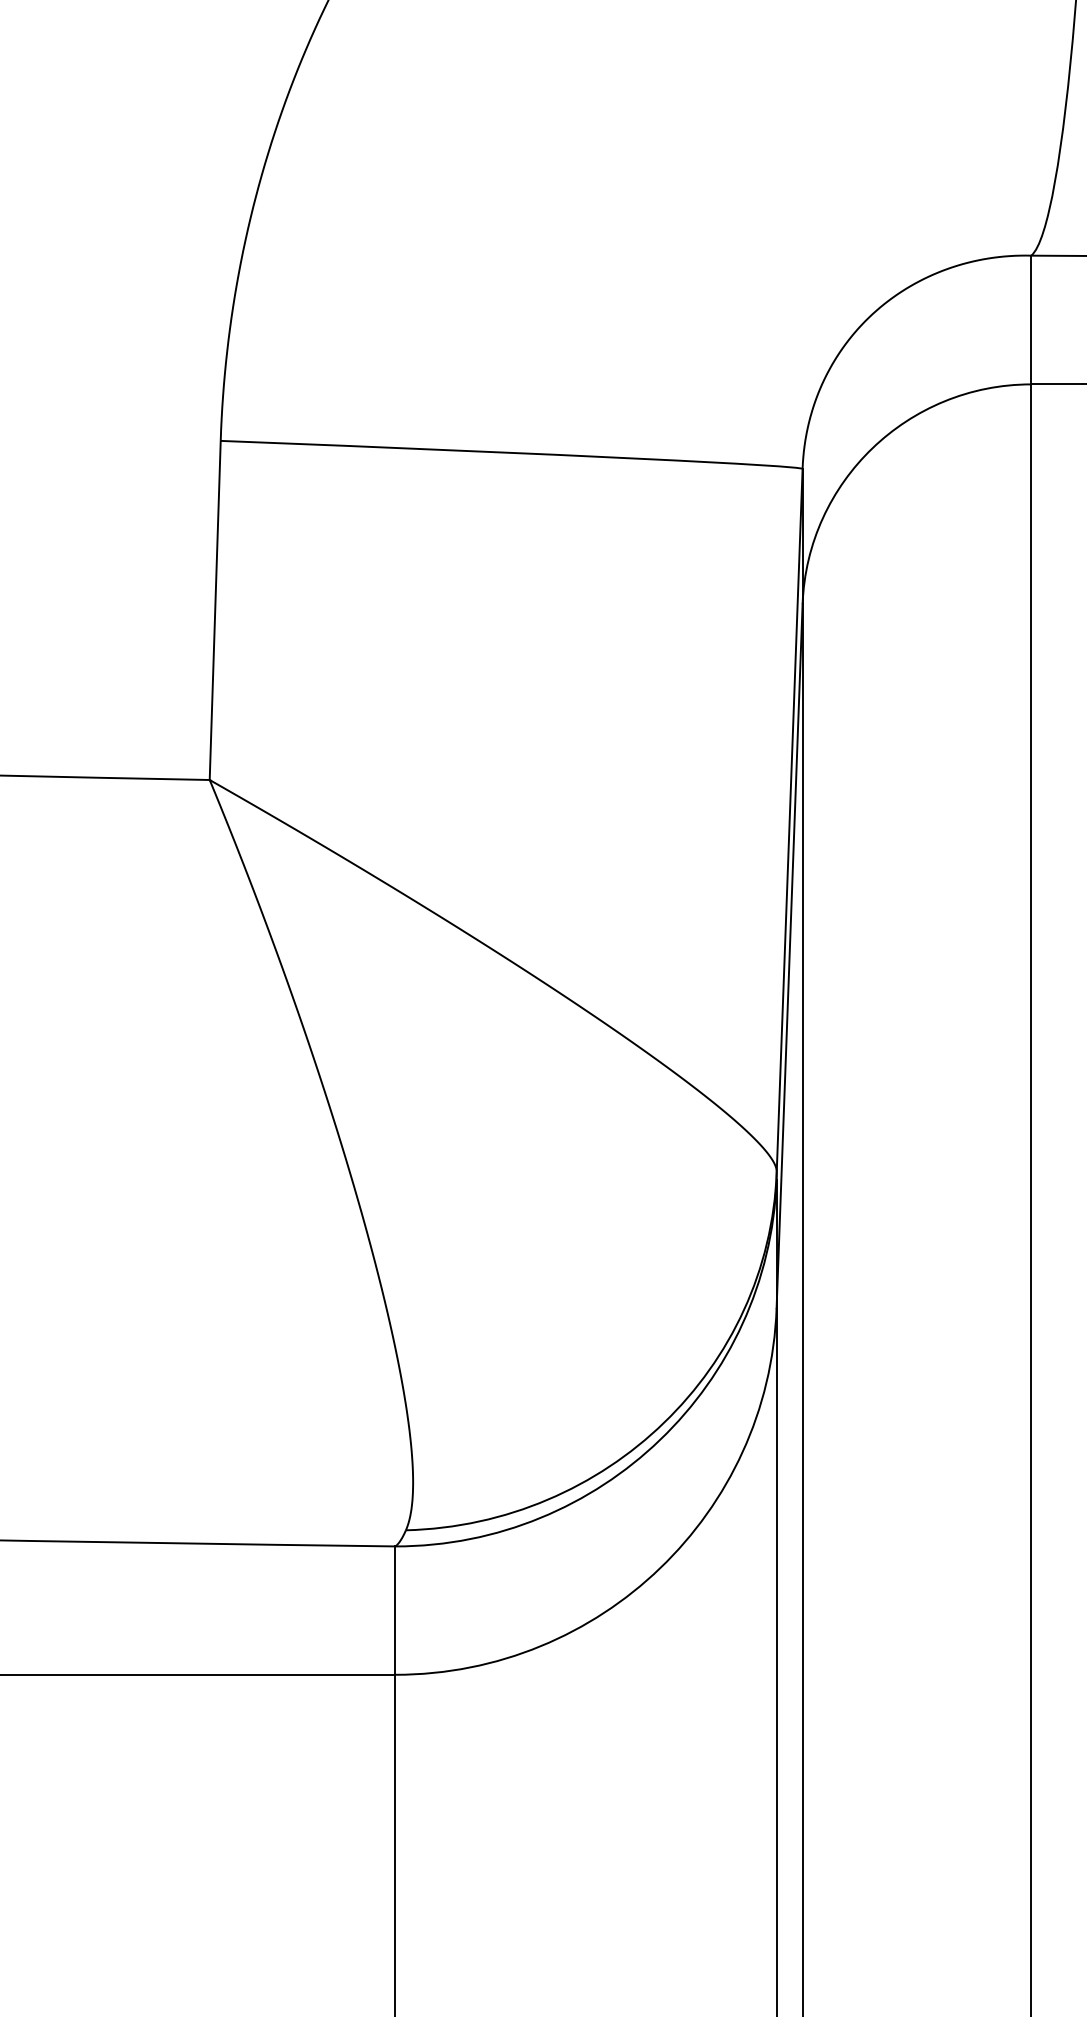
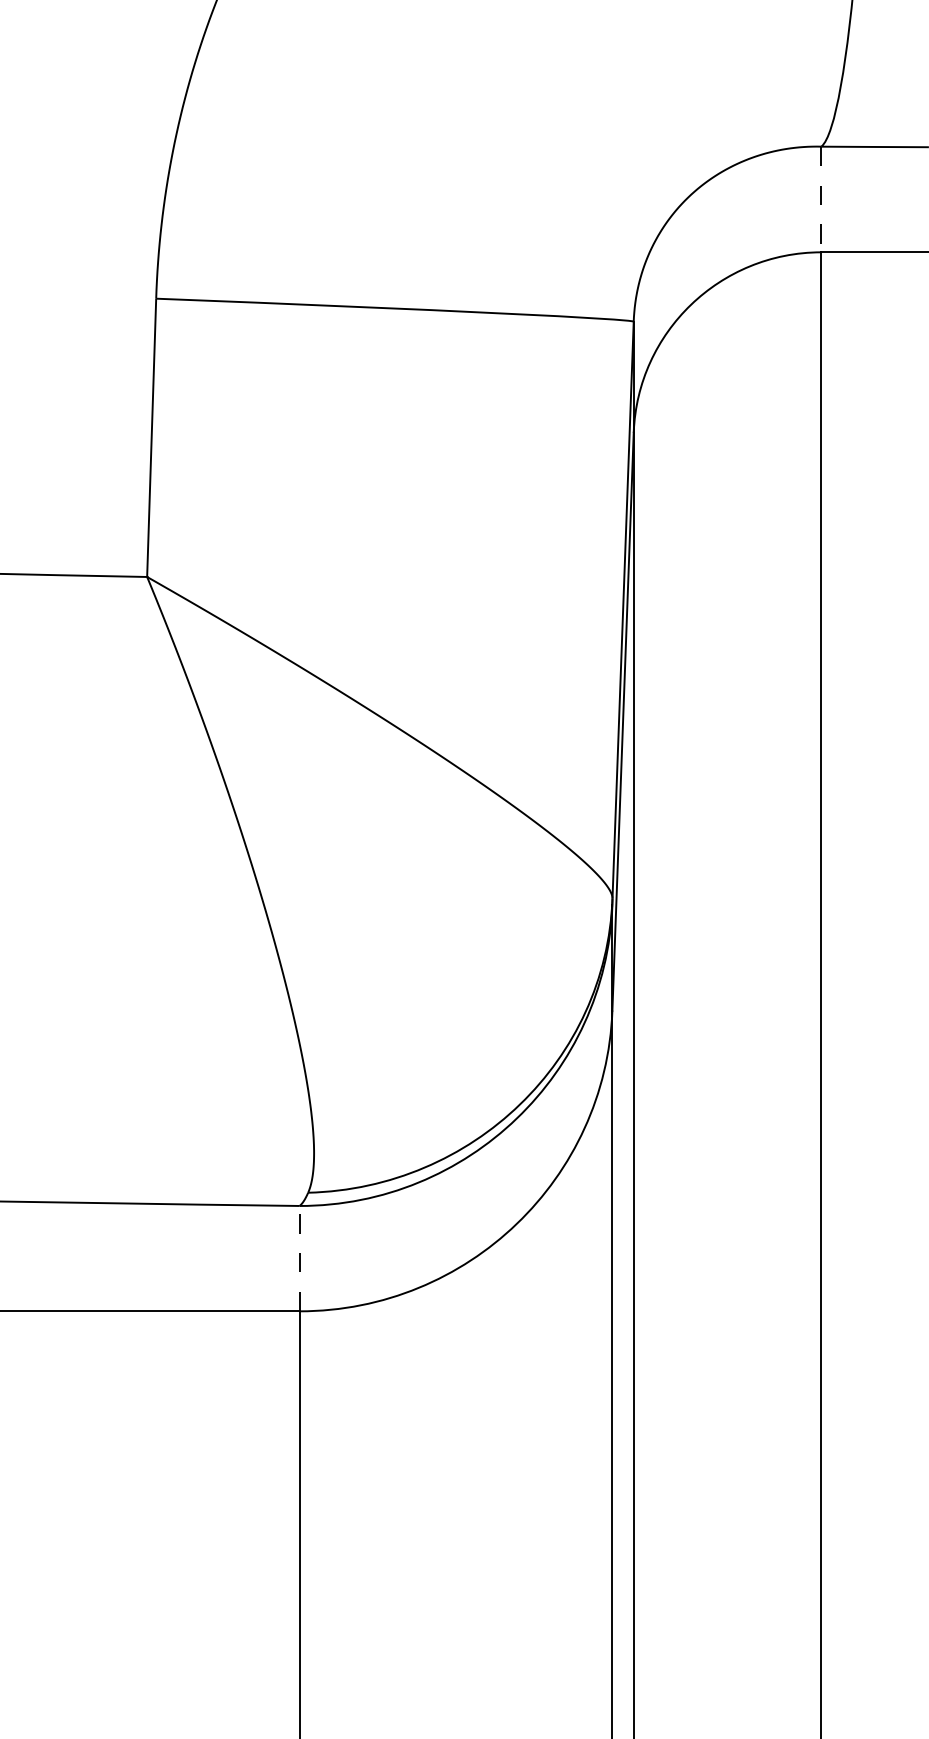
line: (1031, 320) -> (821, 199), solid -> dashed
line: (395, 1610) -> (299, 1258), solid -> dashed

